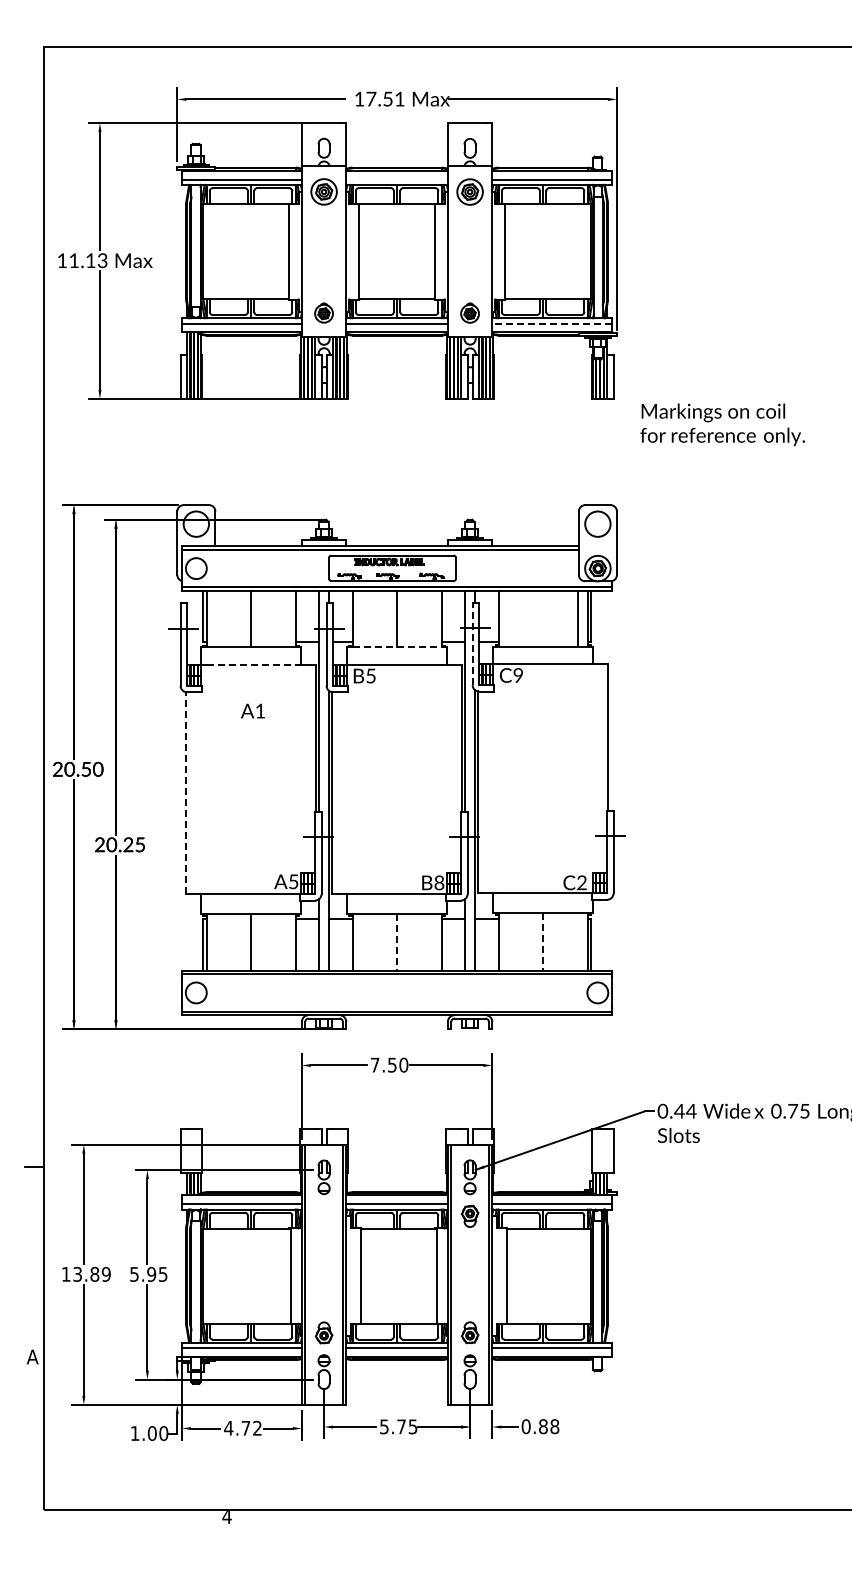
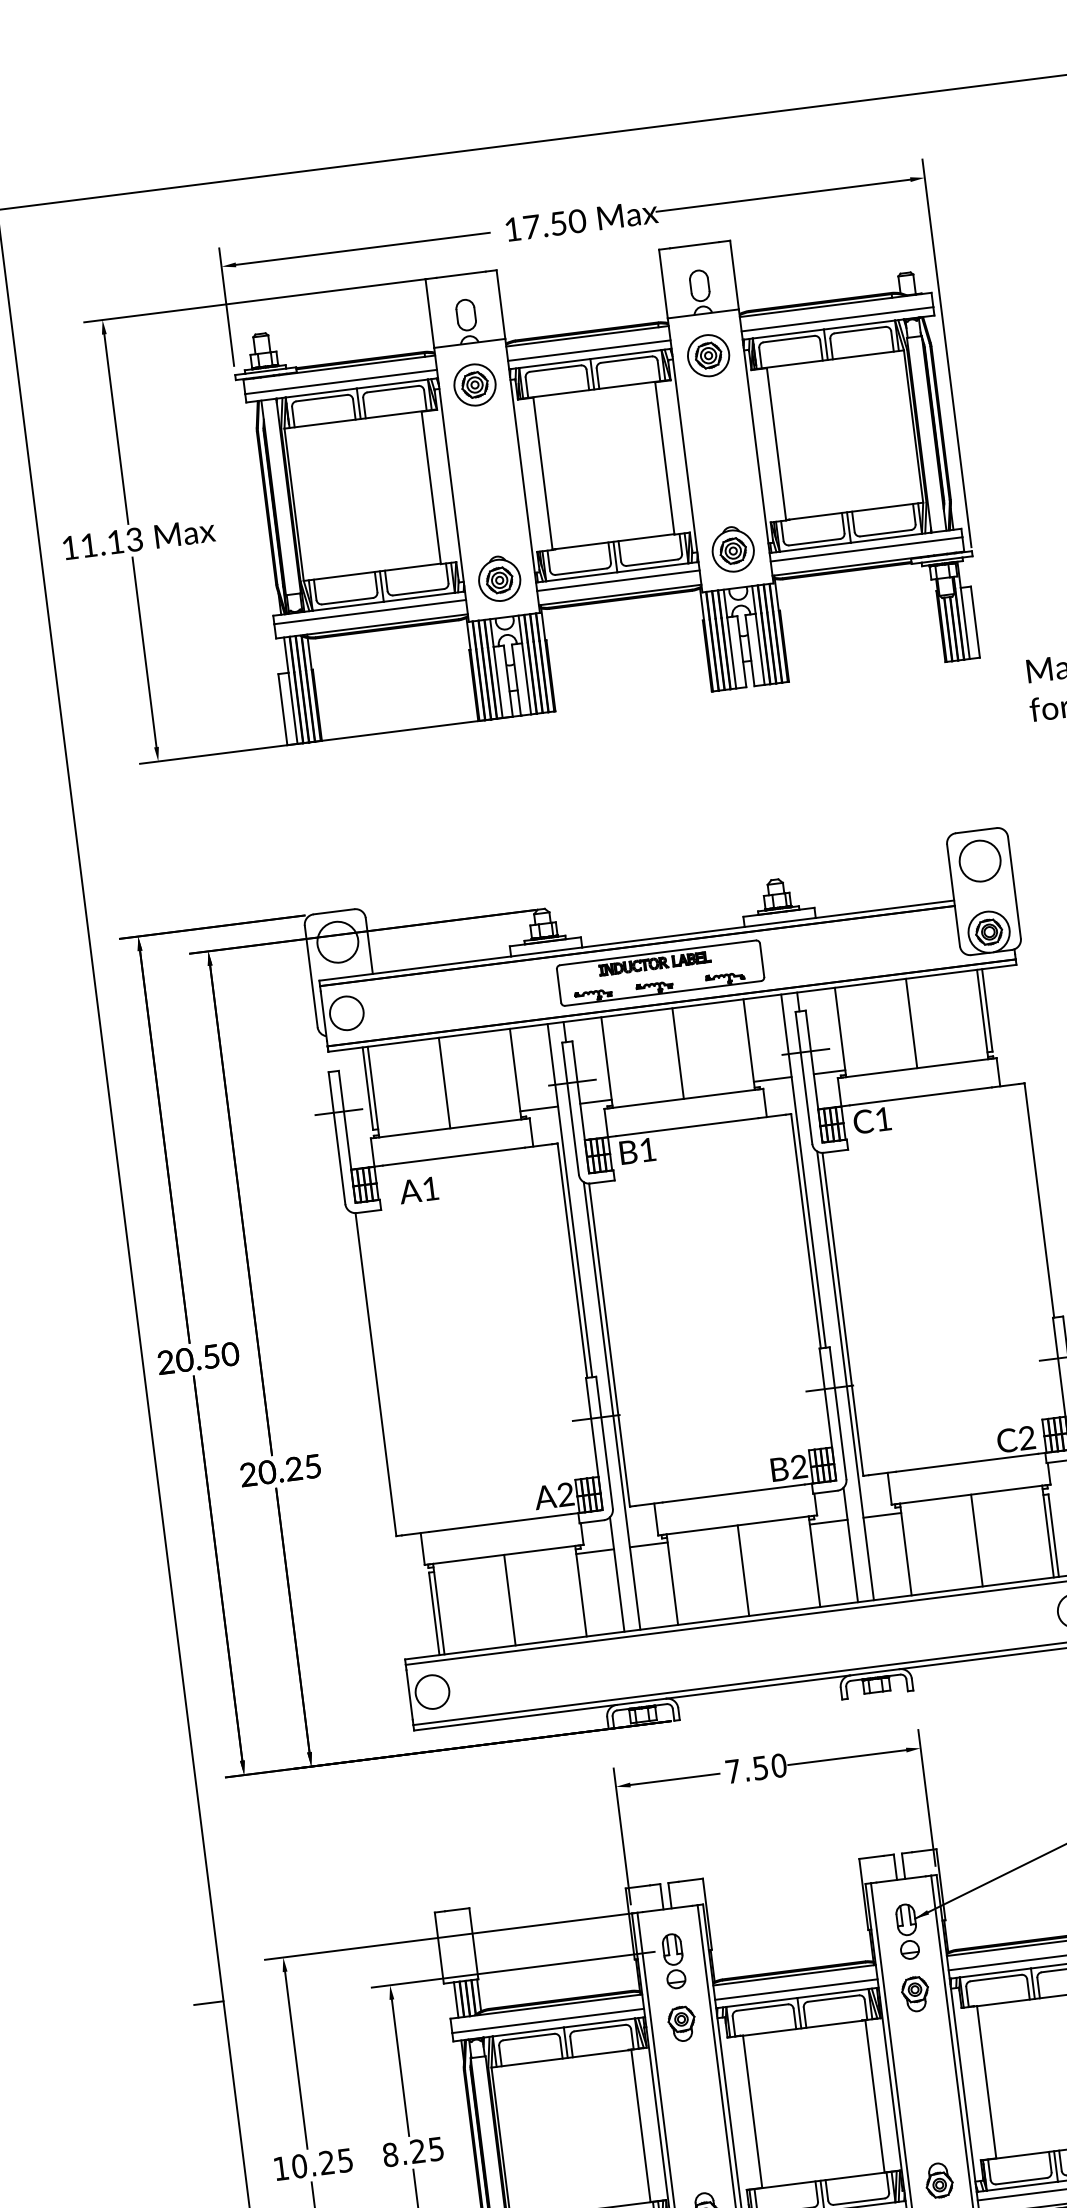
text: (399, 98) -> (576, 220), 17.51 -> 17.50
line: (396, 179) -> (588, 350), added
part: (323, 312) -> (498, 577), size x1.43
part: (469, 312) -> (731, 548), size x1.43
line: (552, 323) -> (866, 549), dashed -> solid
line: (578, 618) -> (912, 1022), moved
line: (472, 643) -> (803, 1077), dashed -> solid
line: (397, 647) -> (684, 1098), dashed -> solid
line: (251, 665) -> (454, 1157), dashed -> solid
text: (370, 675) -> (646, 1149), B5 -> B1
text: (517, 675) -> (882, 1119), C9 -> C1
text: (252, 710) -> (418, 1189), moved
line: (186, 793) -> (376, 1375), dashed -> solid
text: (293, 881) -> (565, 1494), A5 -> A2
text: (439, 883) -> (799, 1467), B8 -> B2
line: (397, 942) -> (744, 1570), dashed -> solid
line: (543, 942) -> (977, 1541), dashed -> solid
part: (323, 1216) -> (681, 2024), added
text: (91, 1273) -> (321, 2162), 13.89 -> 10.25
text: (143, 1274) -> (404, 2153), 5.95 -> 8.25

